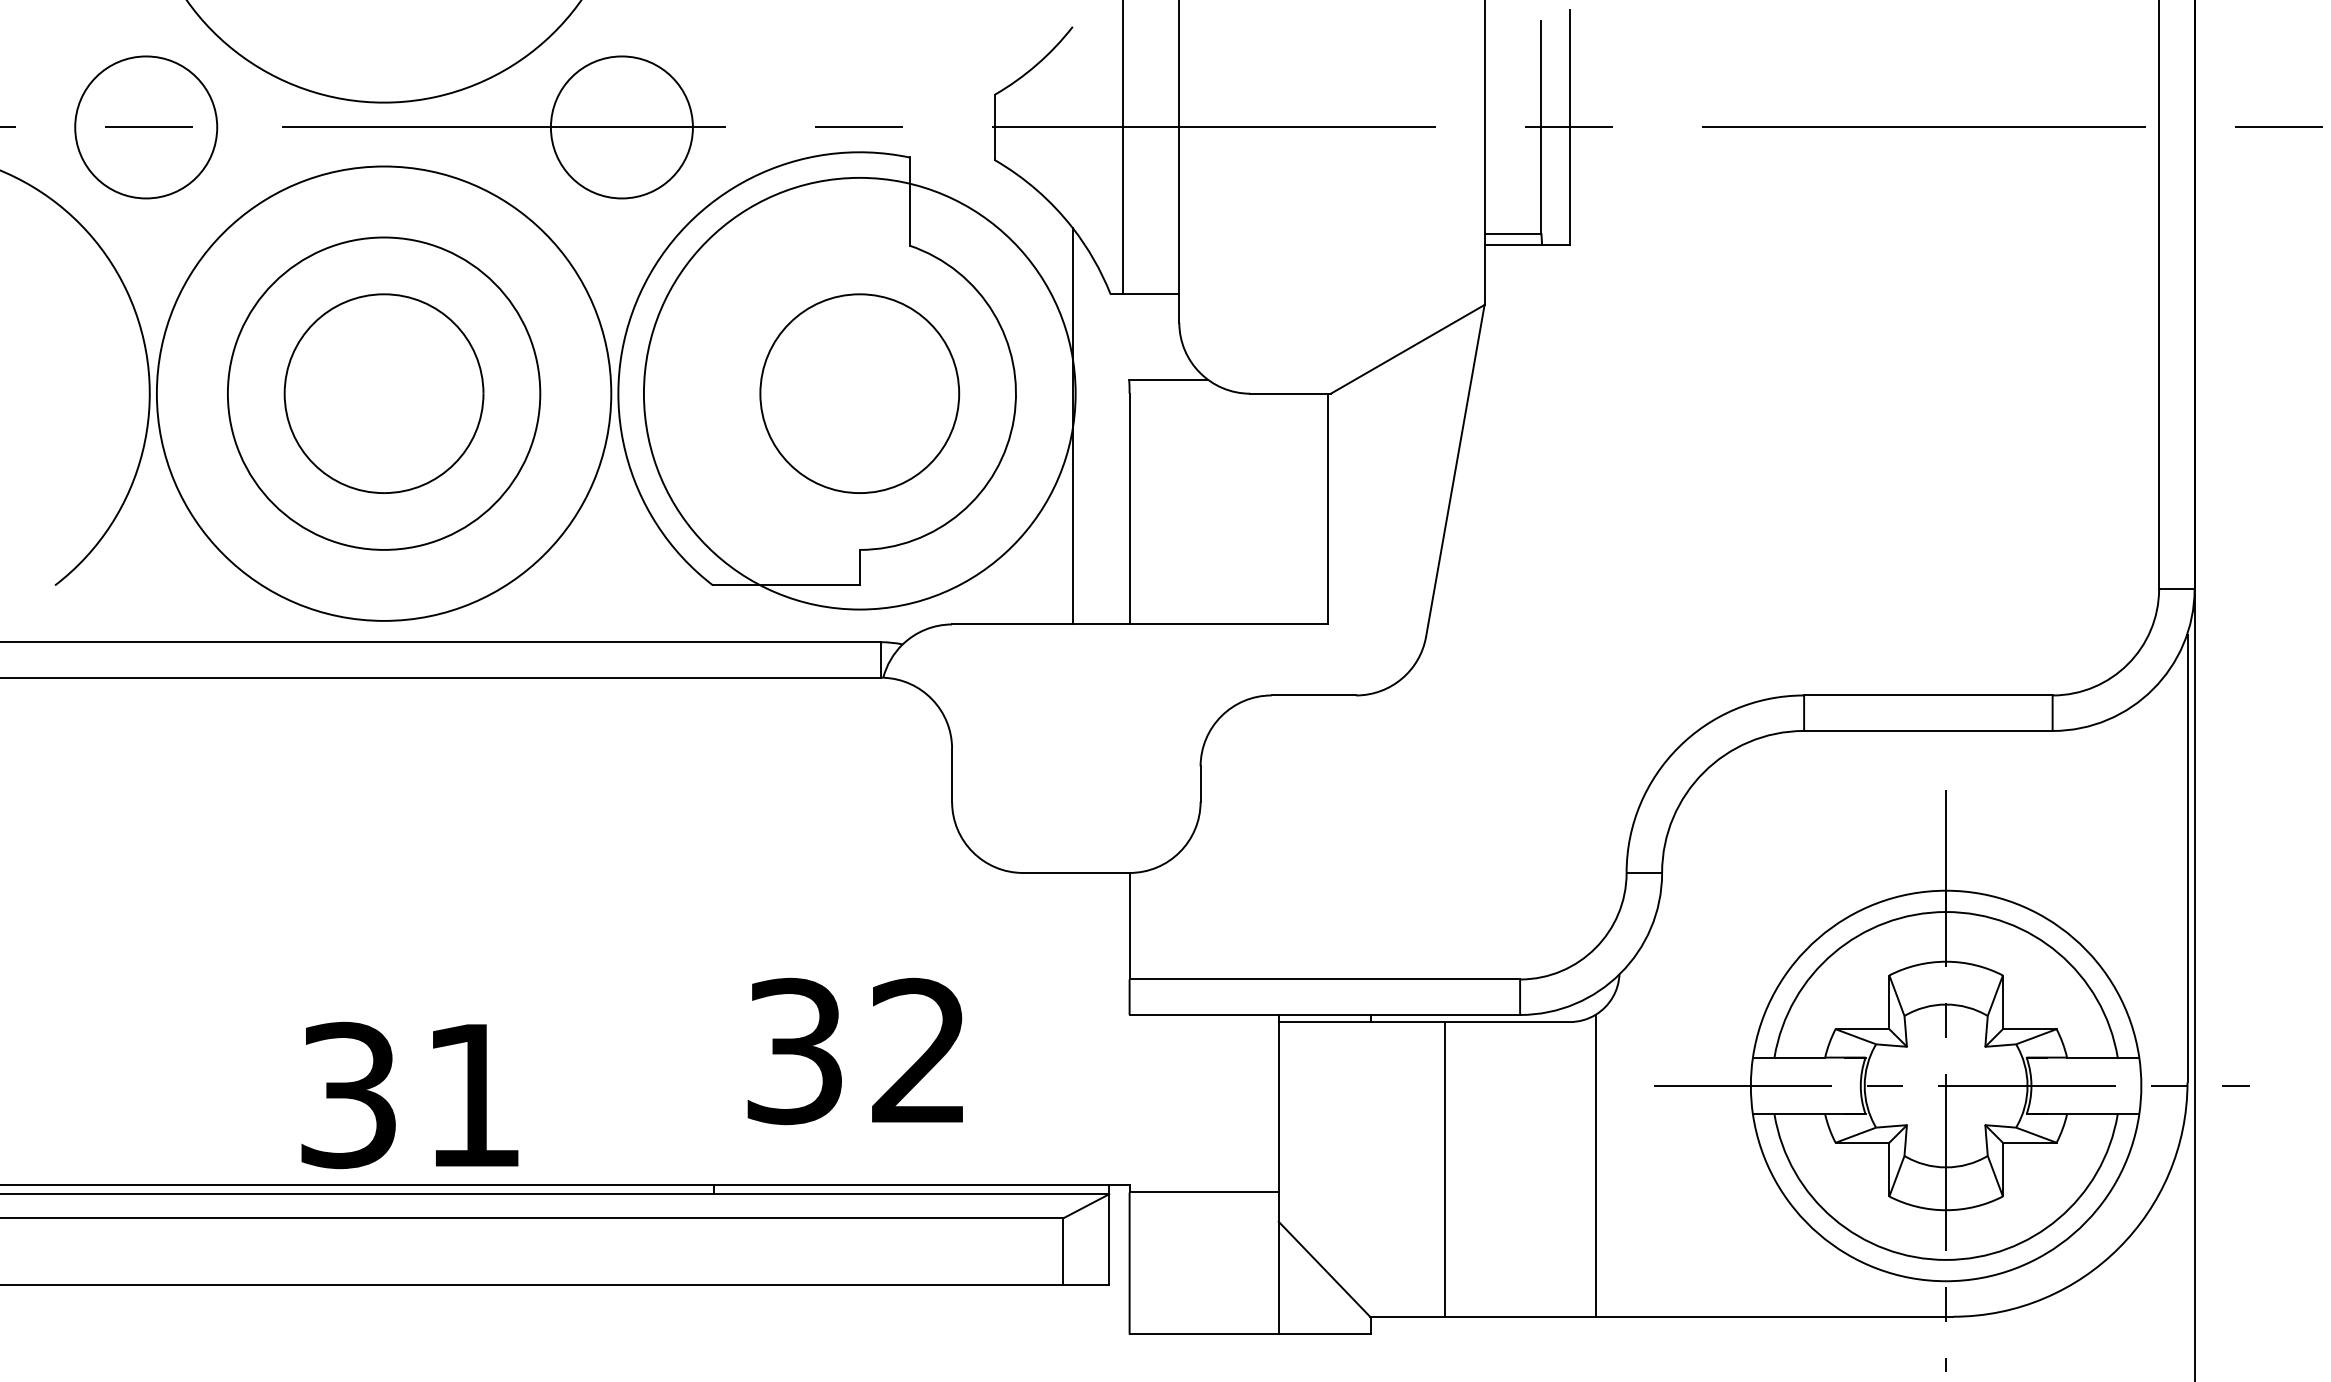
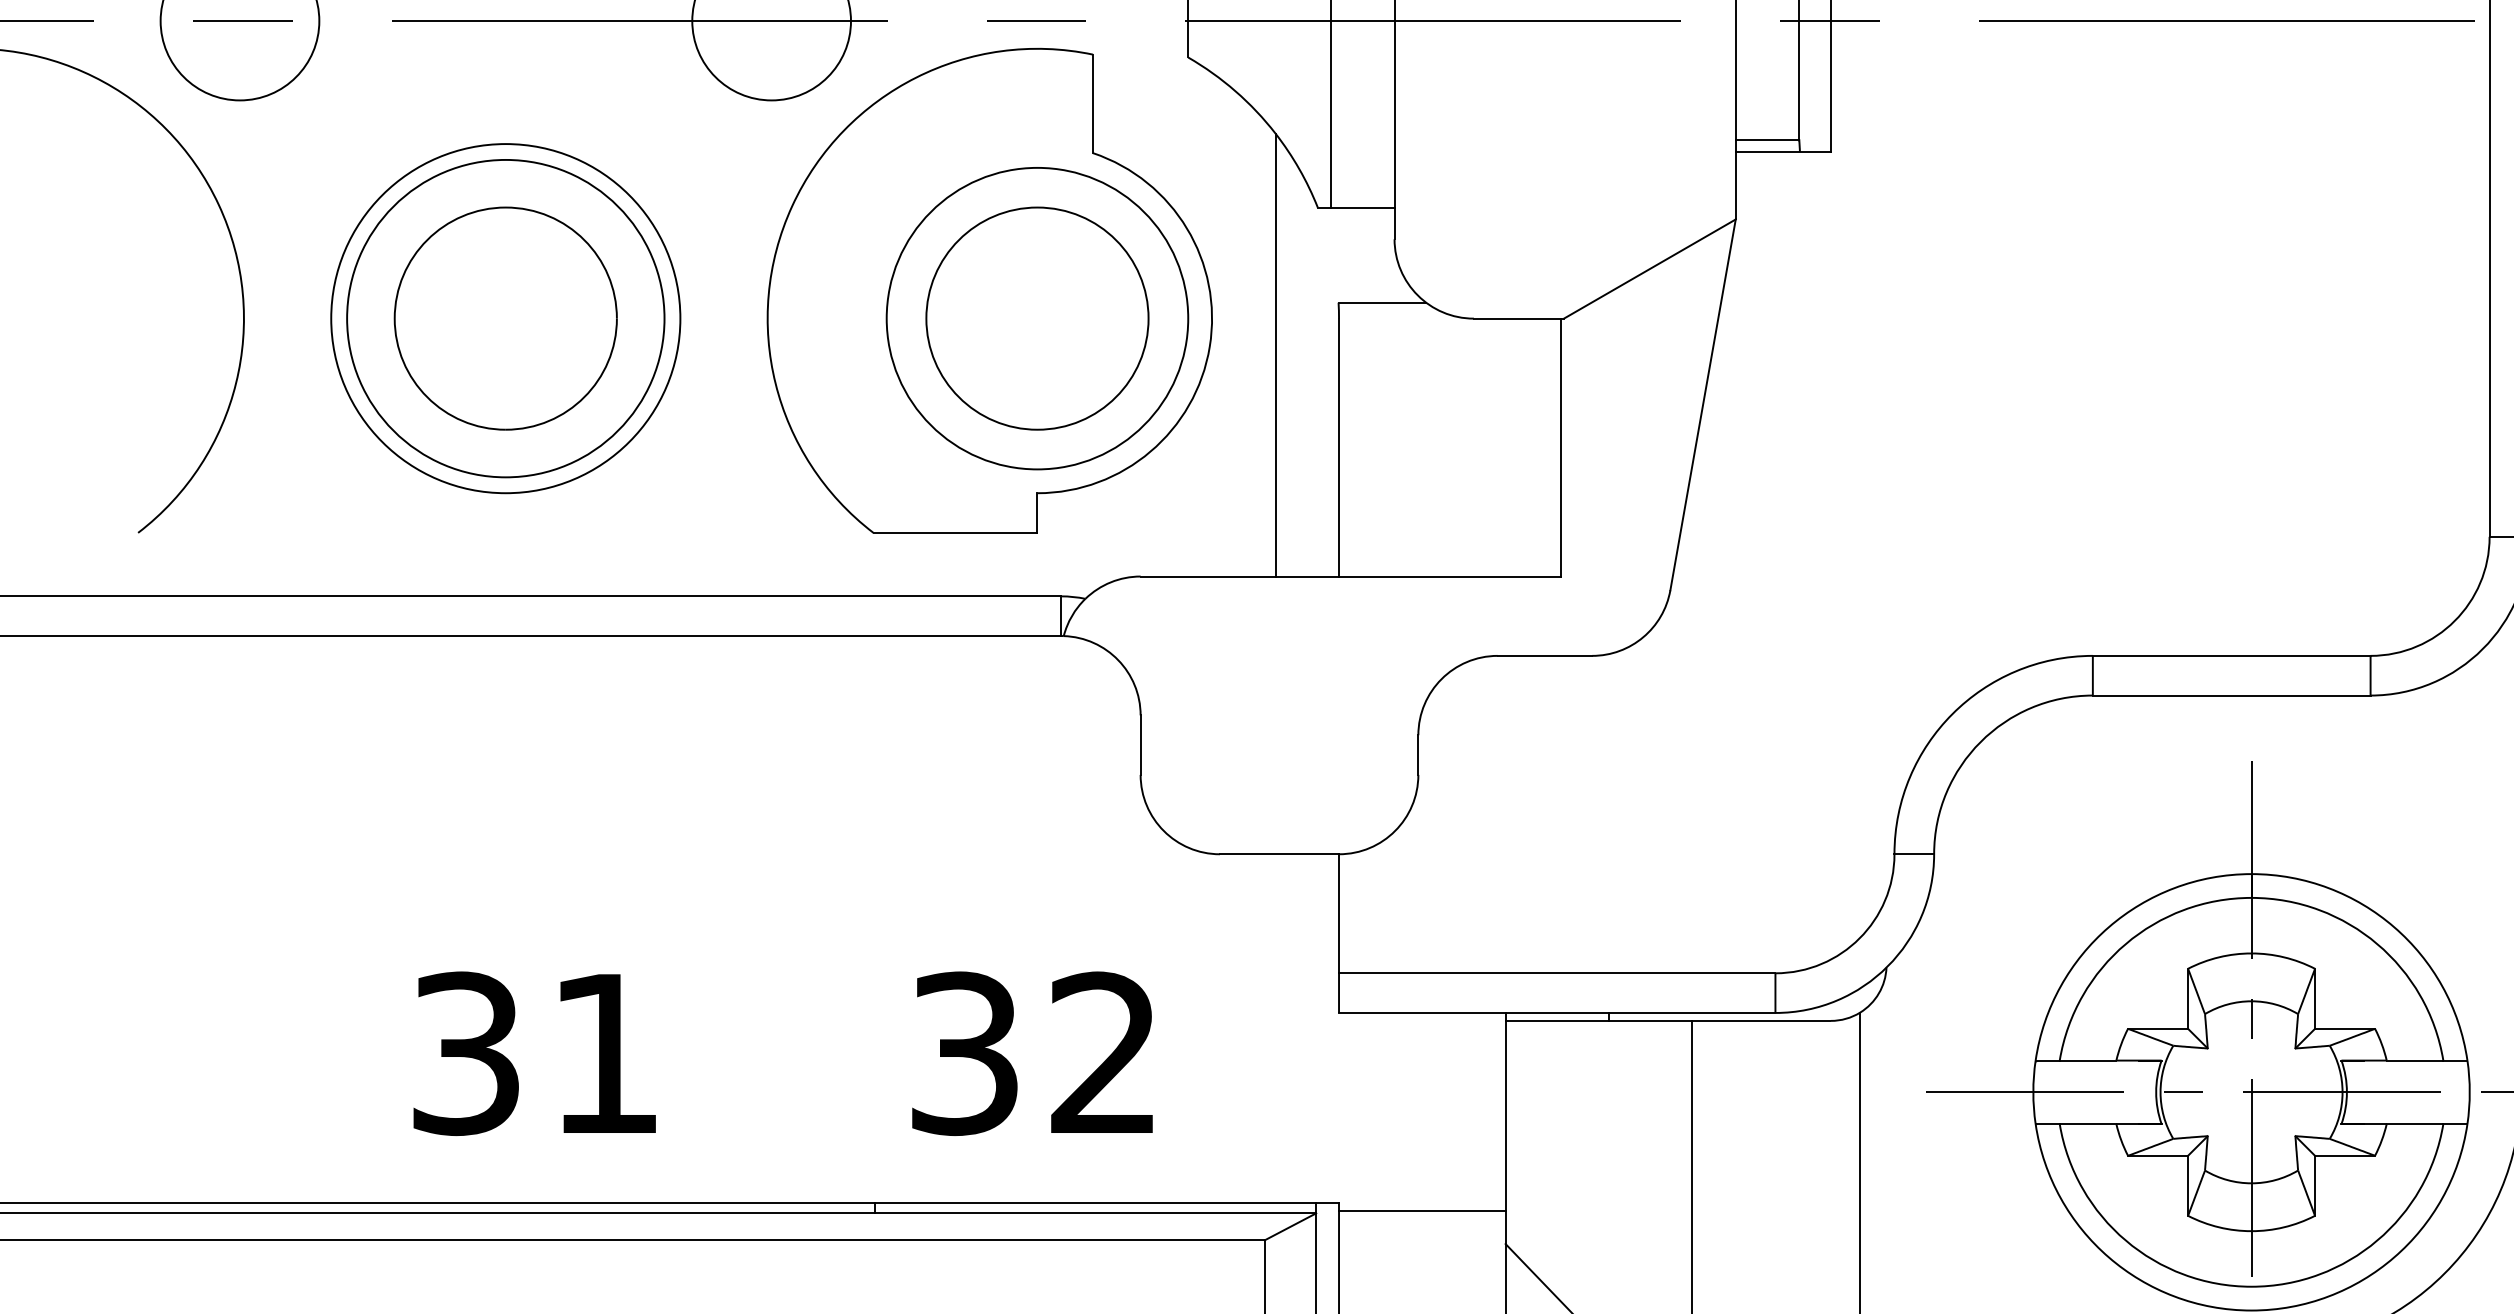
circle: (384, 393) -> (506, 318), size x0.62
circle: (859, 393) -> (1037, 318), size x0.62
text: (409, 1095) -> (534, 1053), moved

